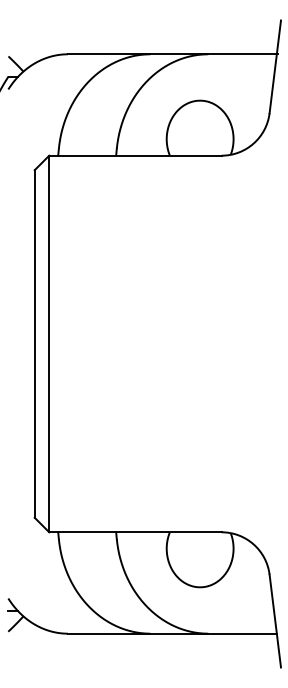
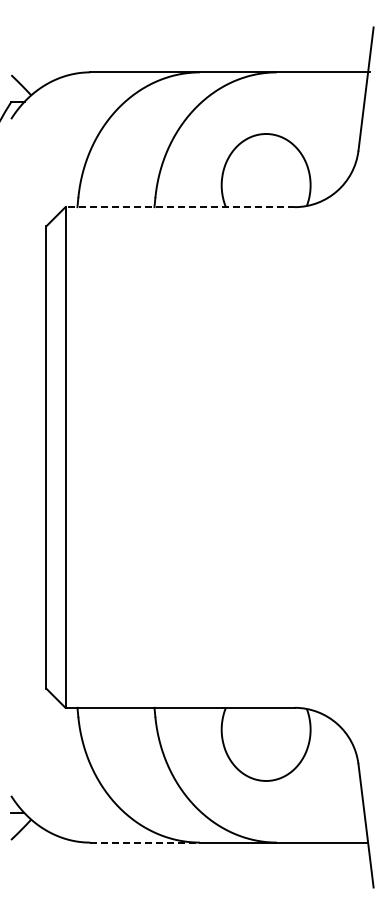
line: (135, 155) -> (180, 207), solid -> dashed
line: (109, 633) -> (145, 842), solid -> dashed

